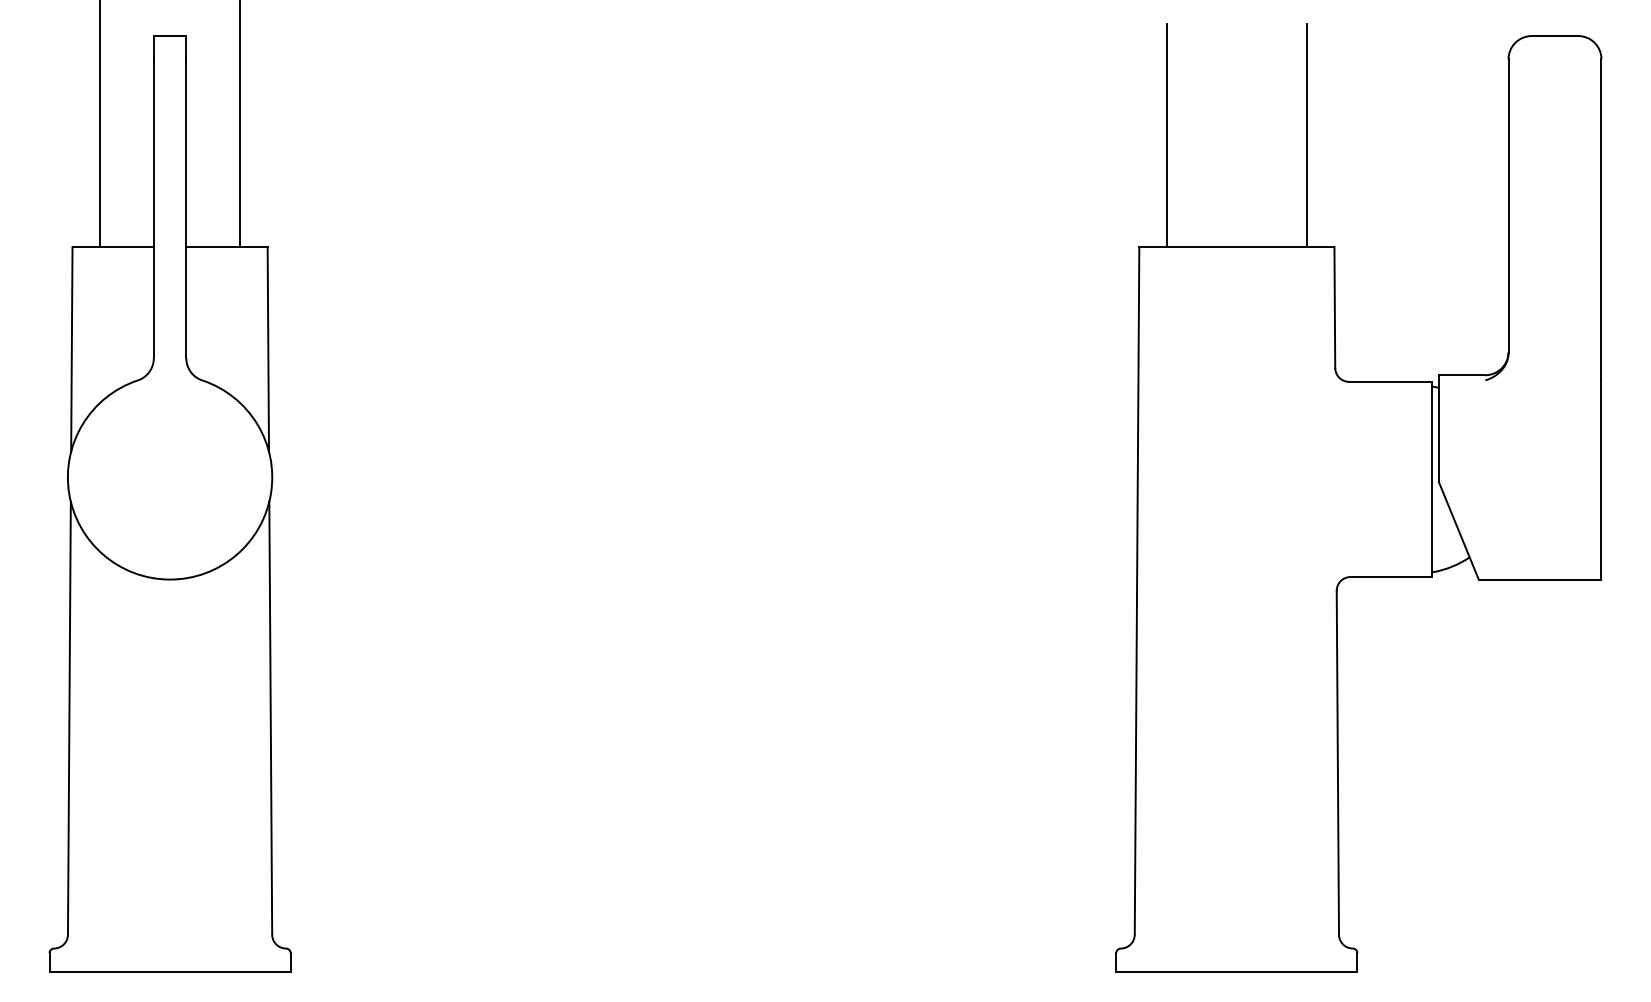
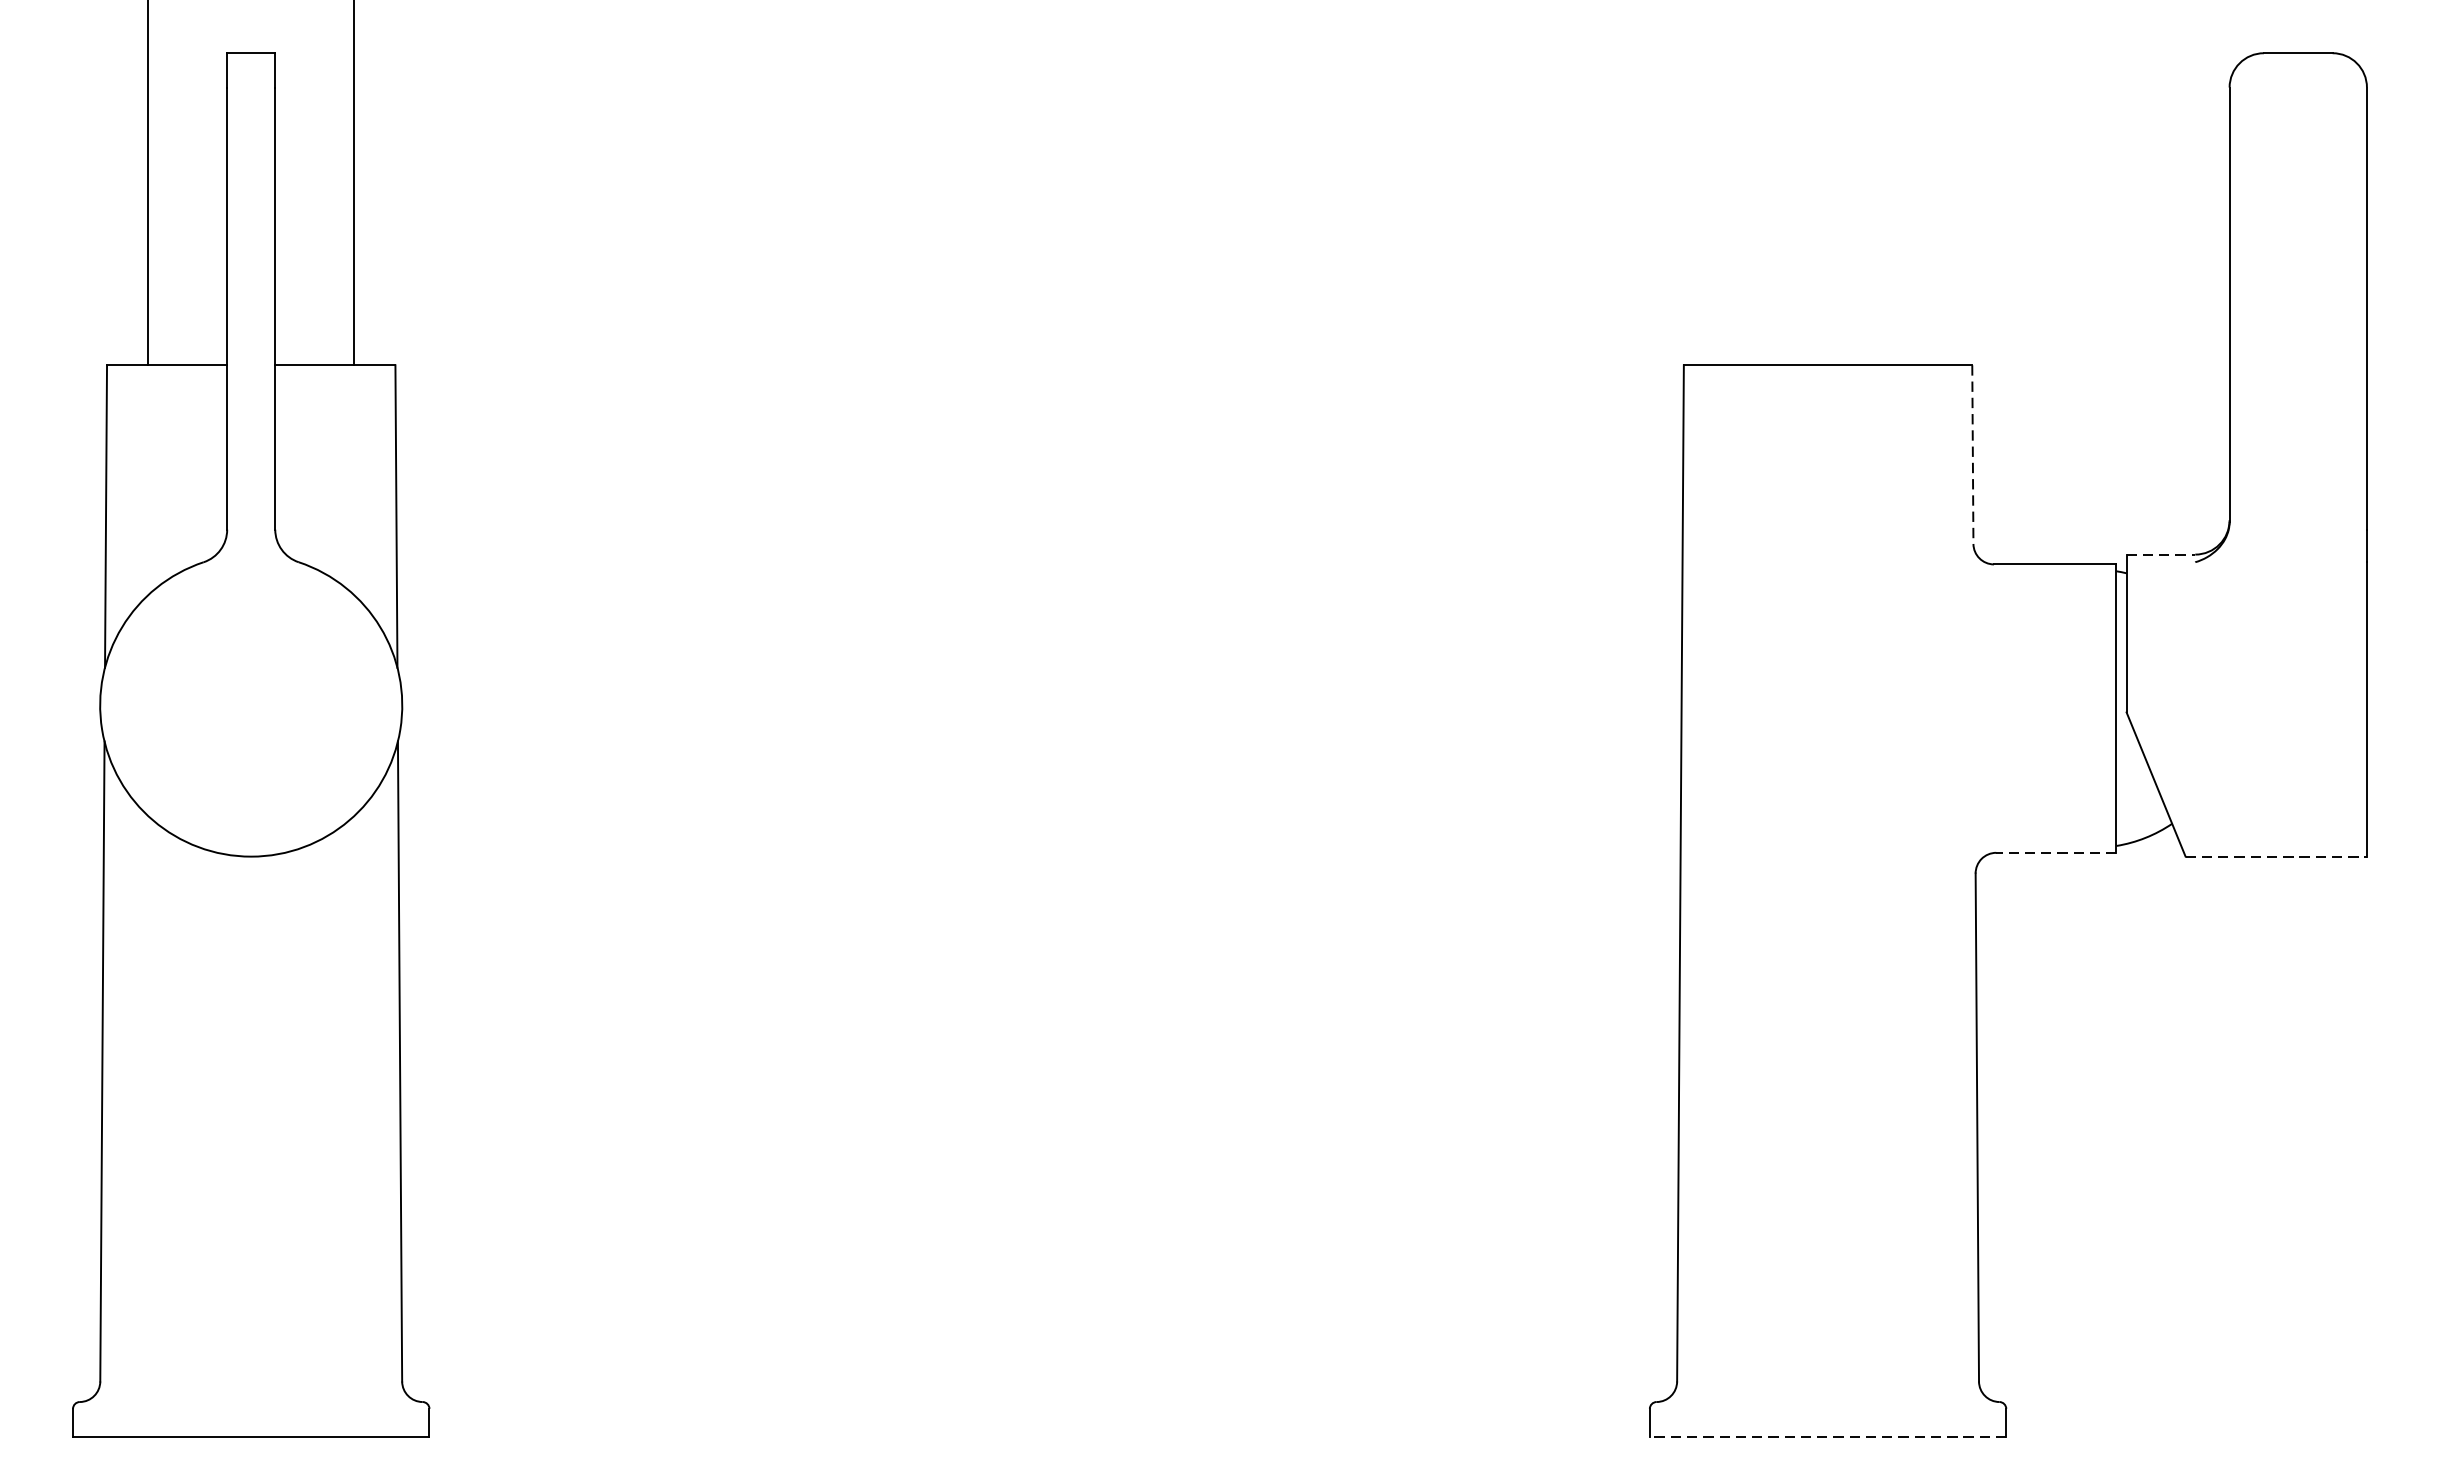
line: (1167, 135) -> (1725, 200), removed
line: (1306, 135) -> (1930, 200), removed
line: (1334, 308) -> (1972, 455), solid -> dashed
line: (1462, 375) -> (2161, 554), solid -> dashed
line: (1391, 577) -> (2056, 853), solid -> dashed
line: (1540, 579) -> (2276, 856), solid -> dashed
line: (1236, 971) -> (1827, 1435), solid -> dashed

